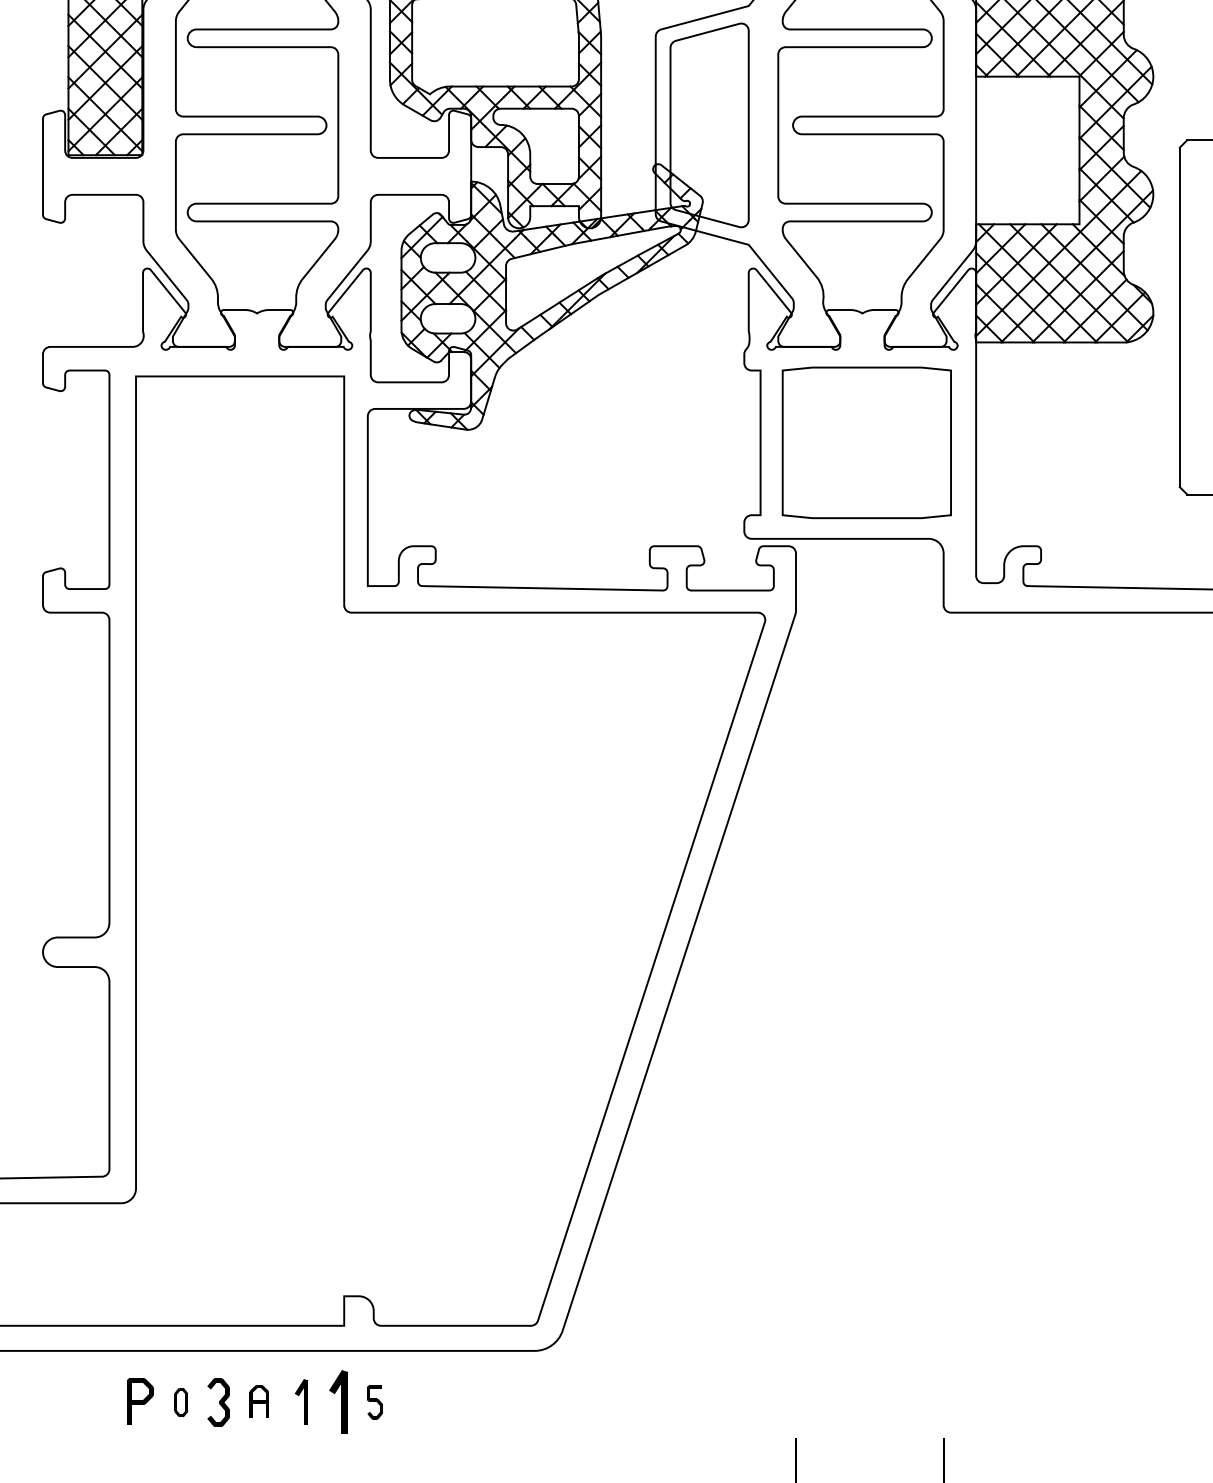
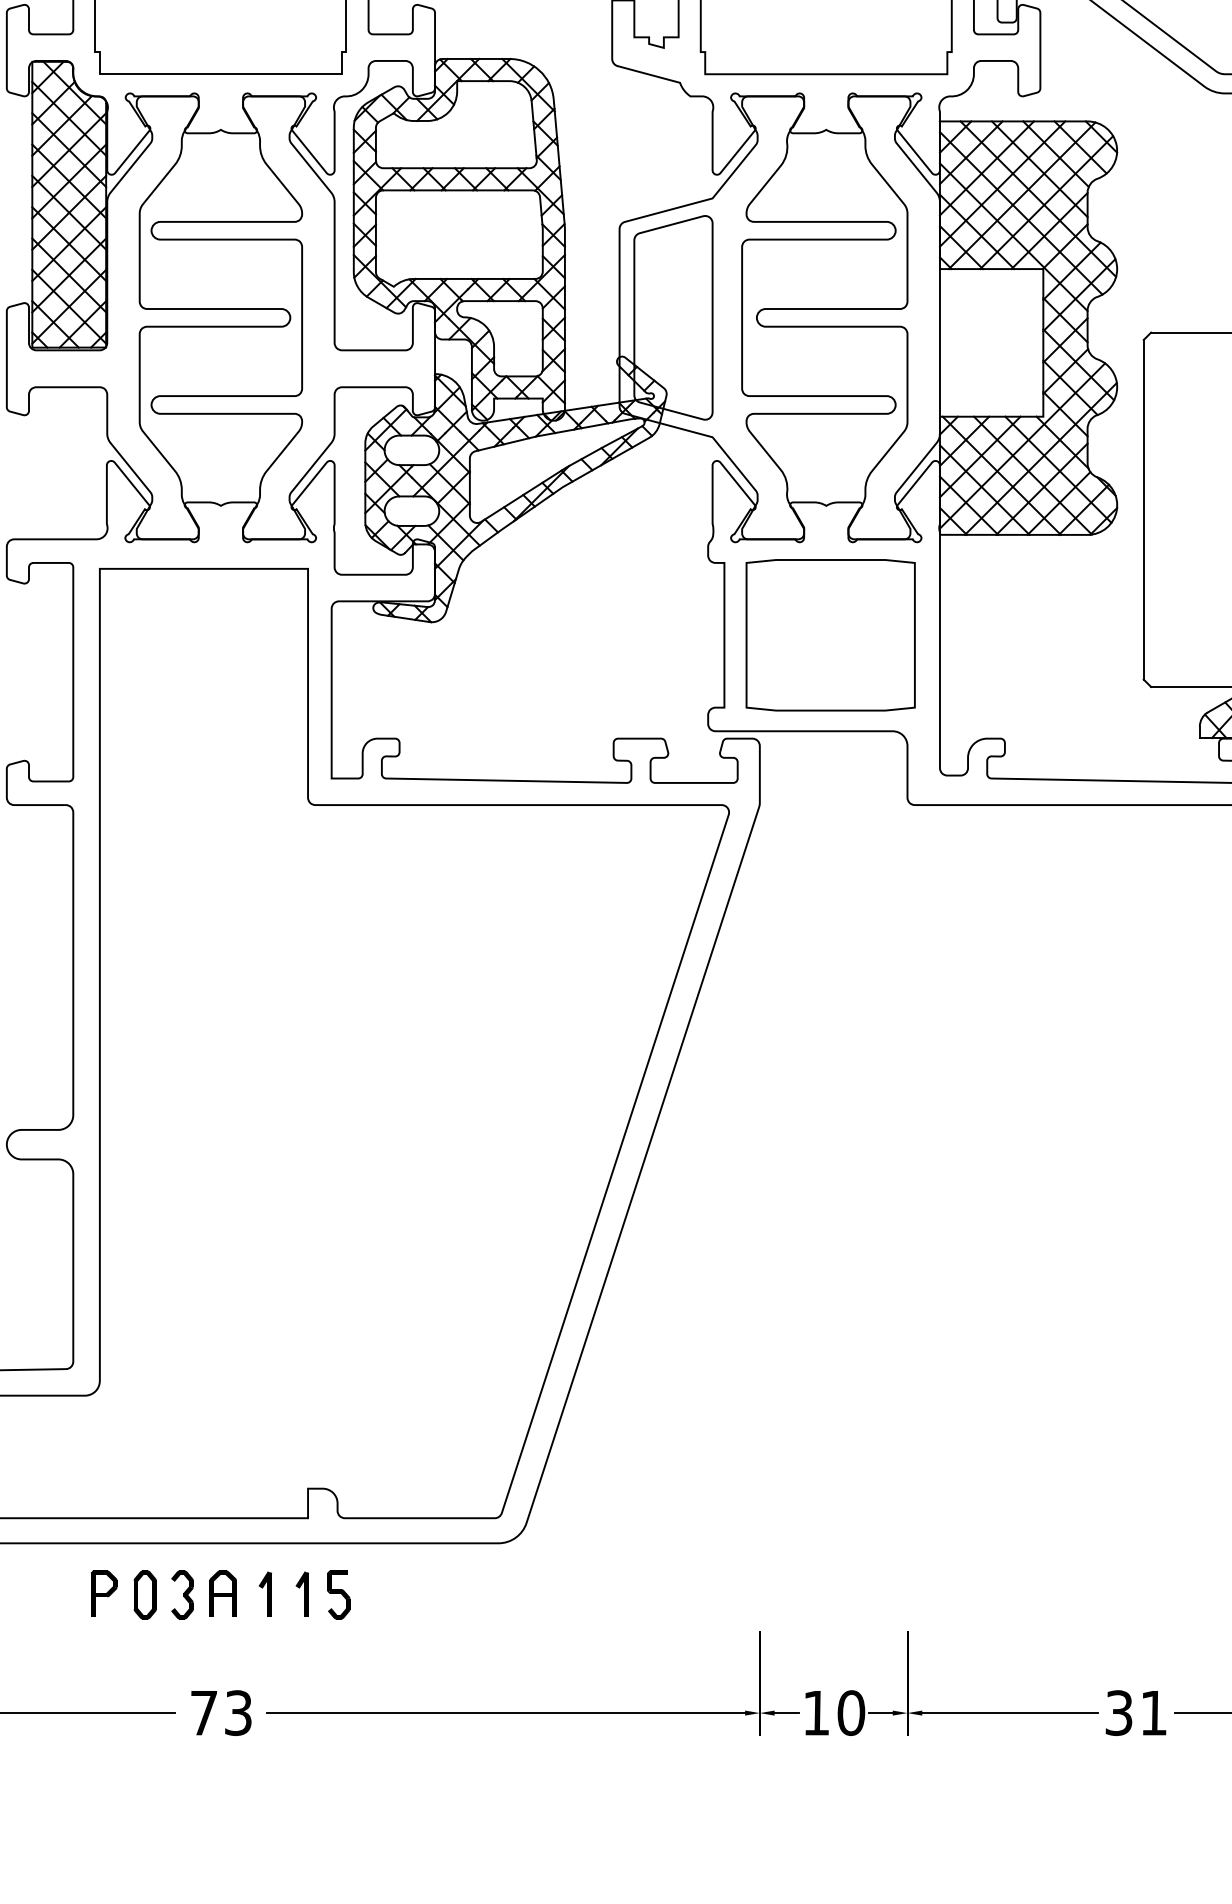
part: (258, 1401) -> (222, 1593), size x1.43
part: (337, 1401) -> (301, 1593), size x0.71
part: (180, 1402) -> (144, 1594), size x1.67
part: (374, 1402) -> (338, 1594), size x1.43

